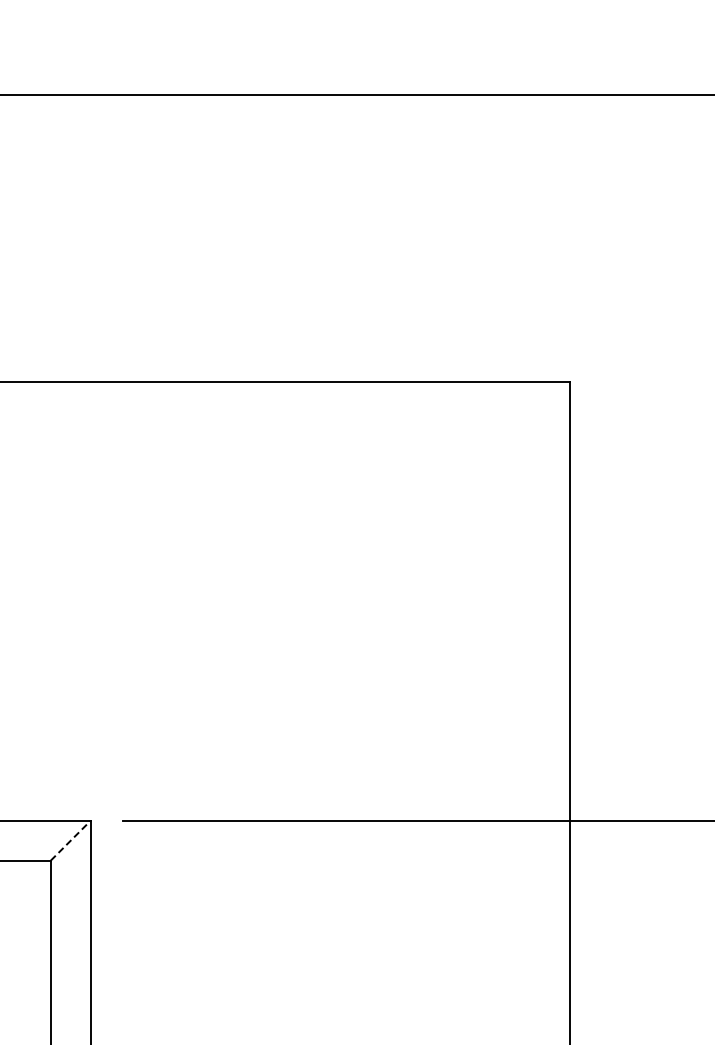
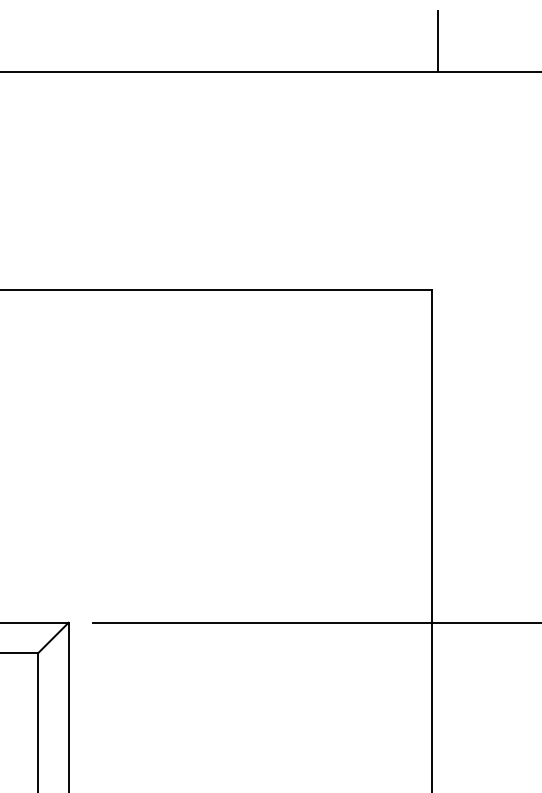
line: (577, 53) -> (437, 40), added
line: (71, 840) -> (54, 637), dashed -> solid

